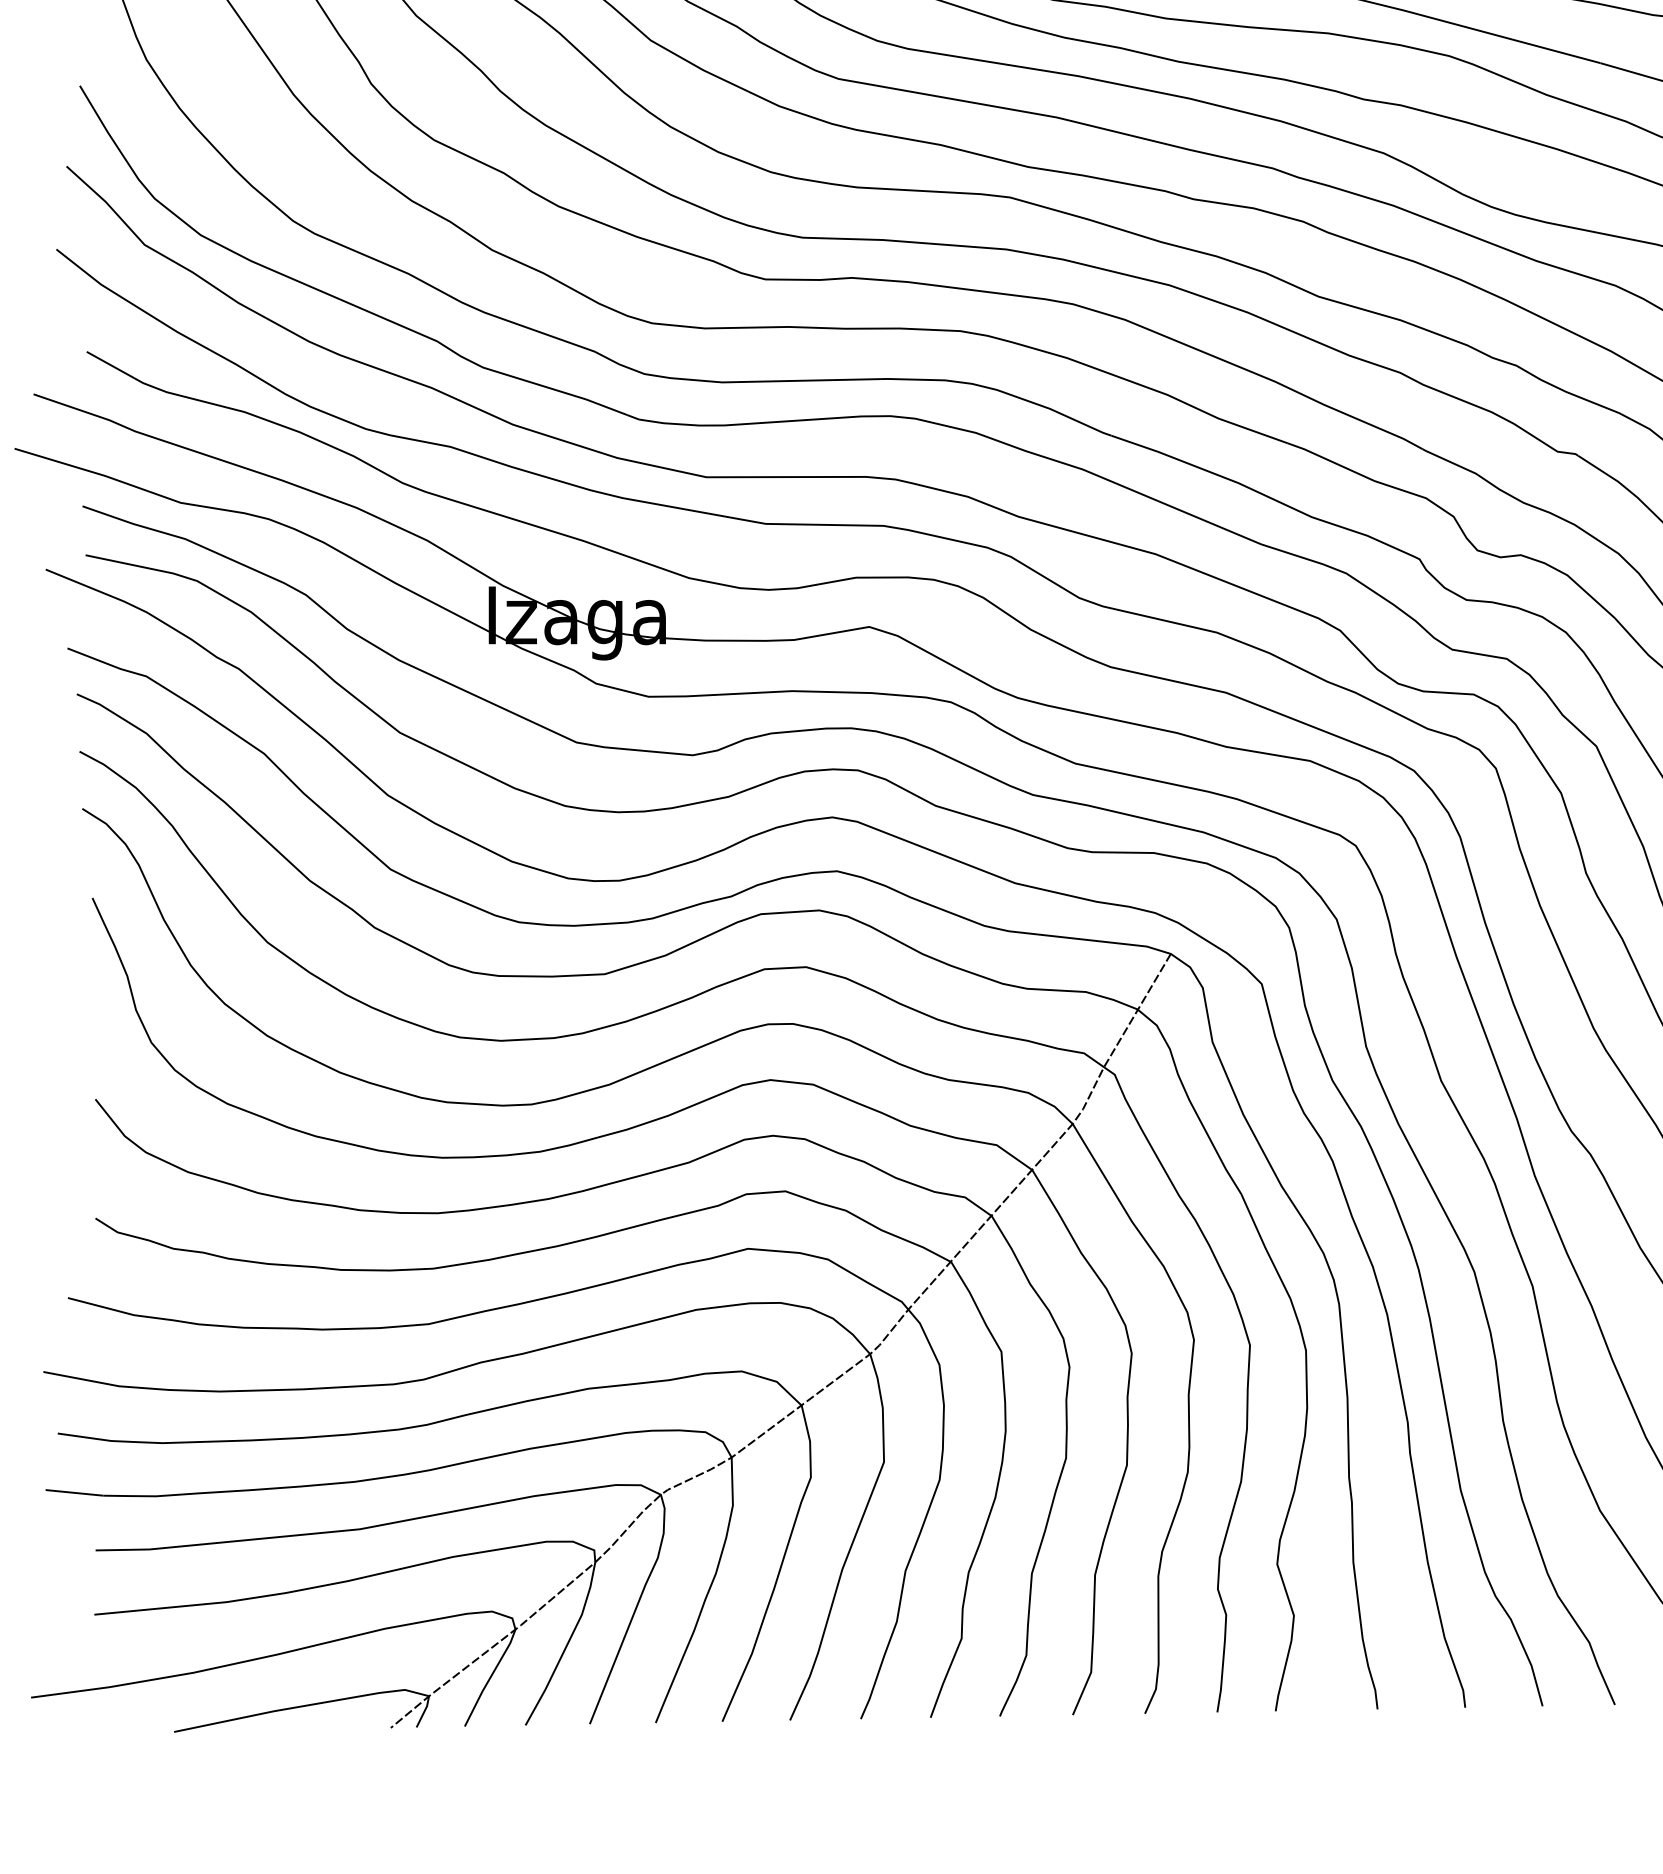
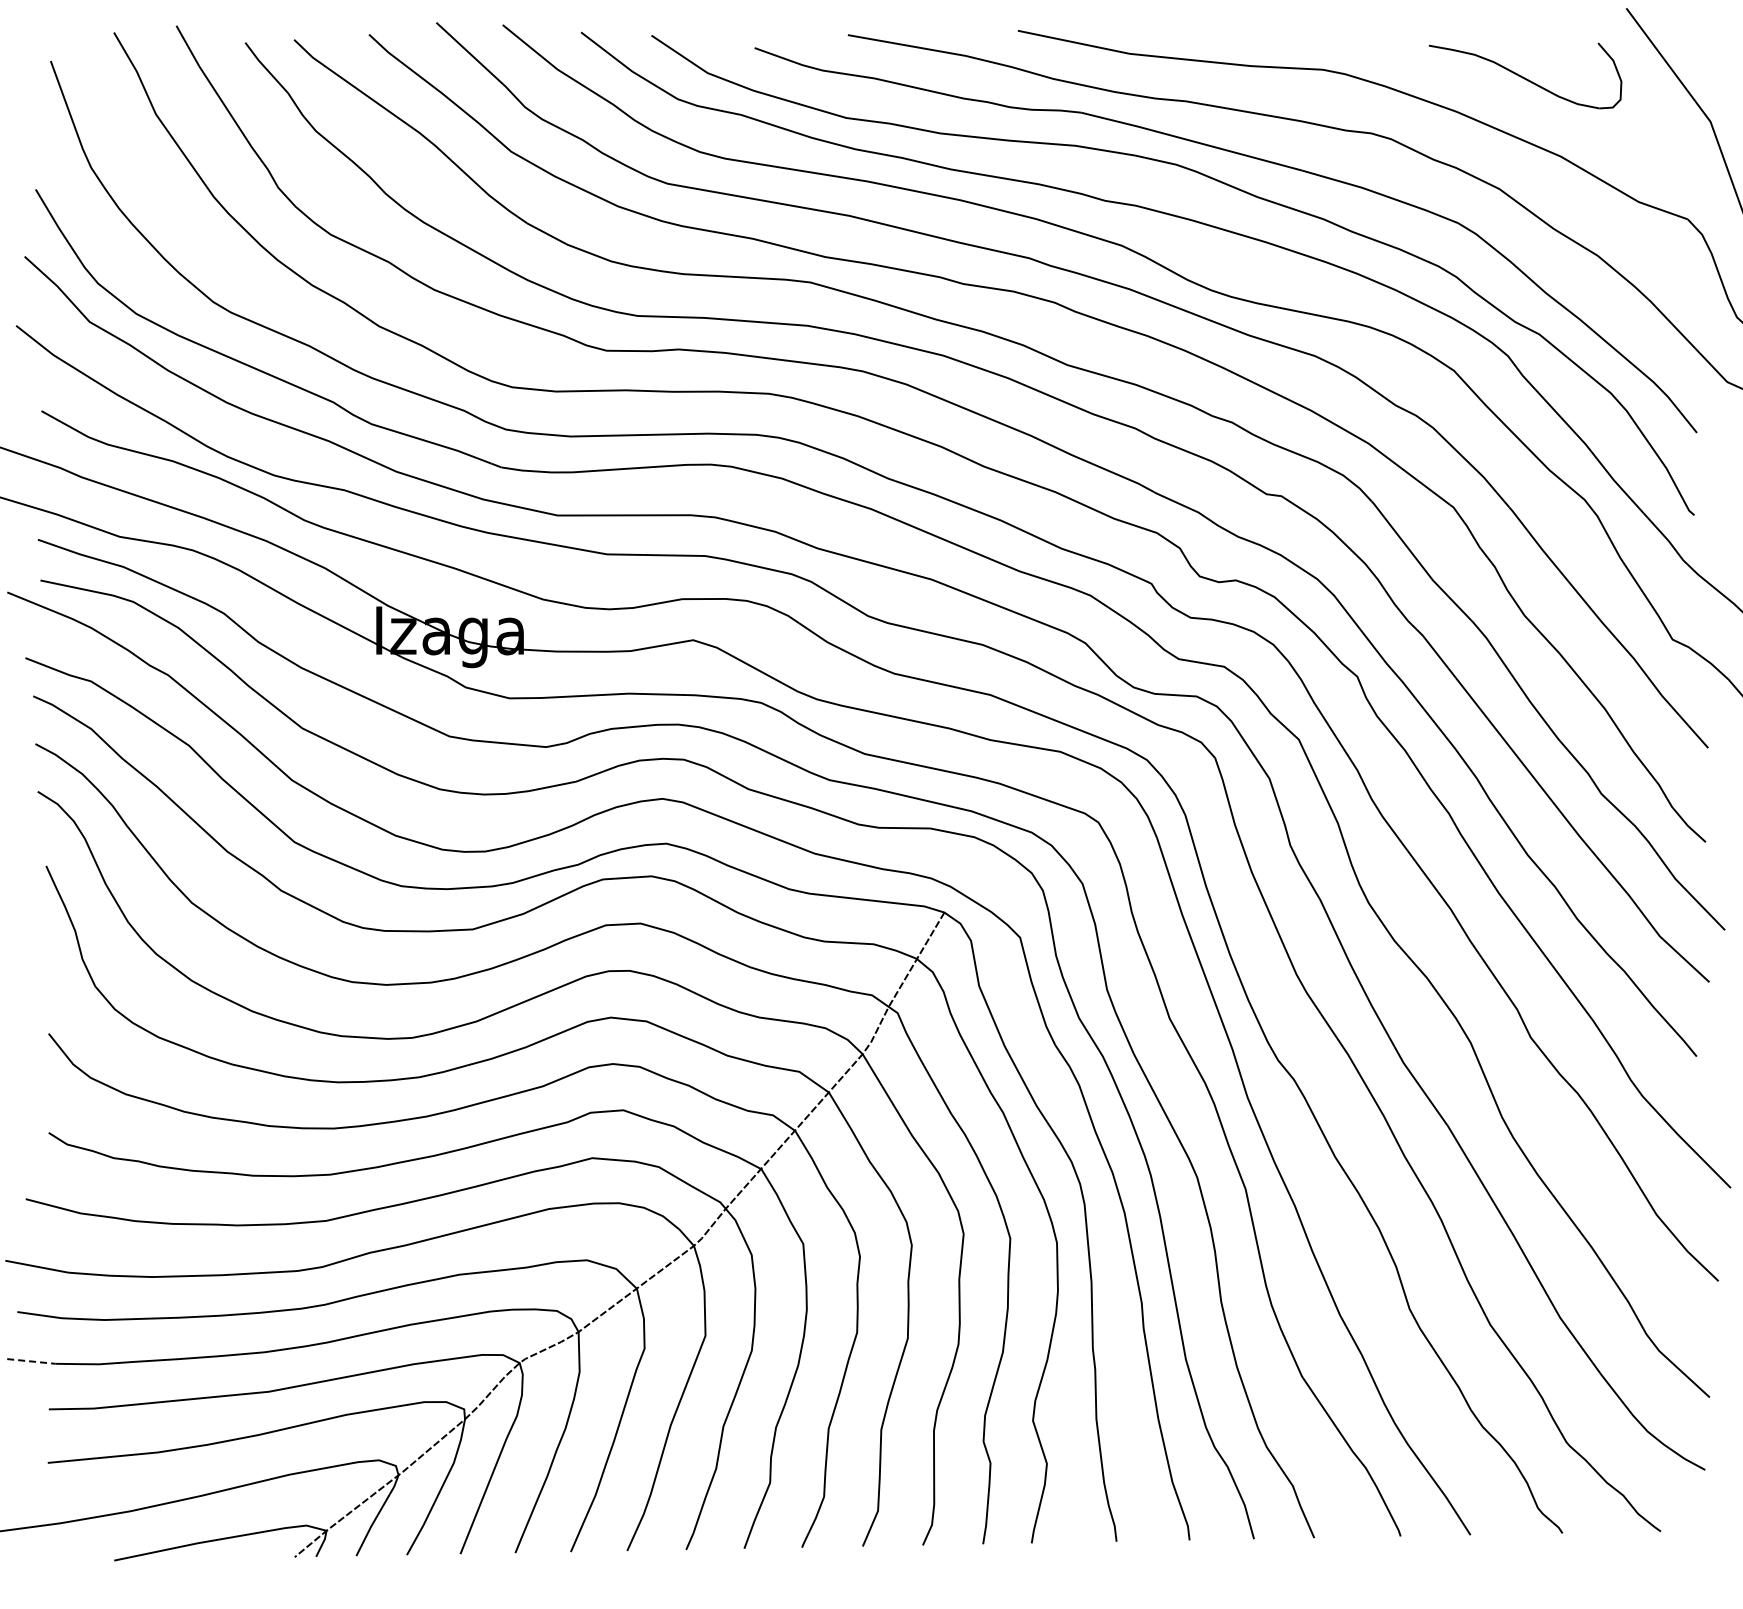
line: (74, 1492) -> (31, 1361), solid -> dashed

